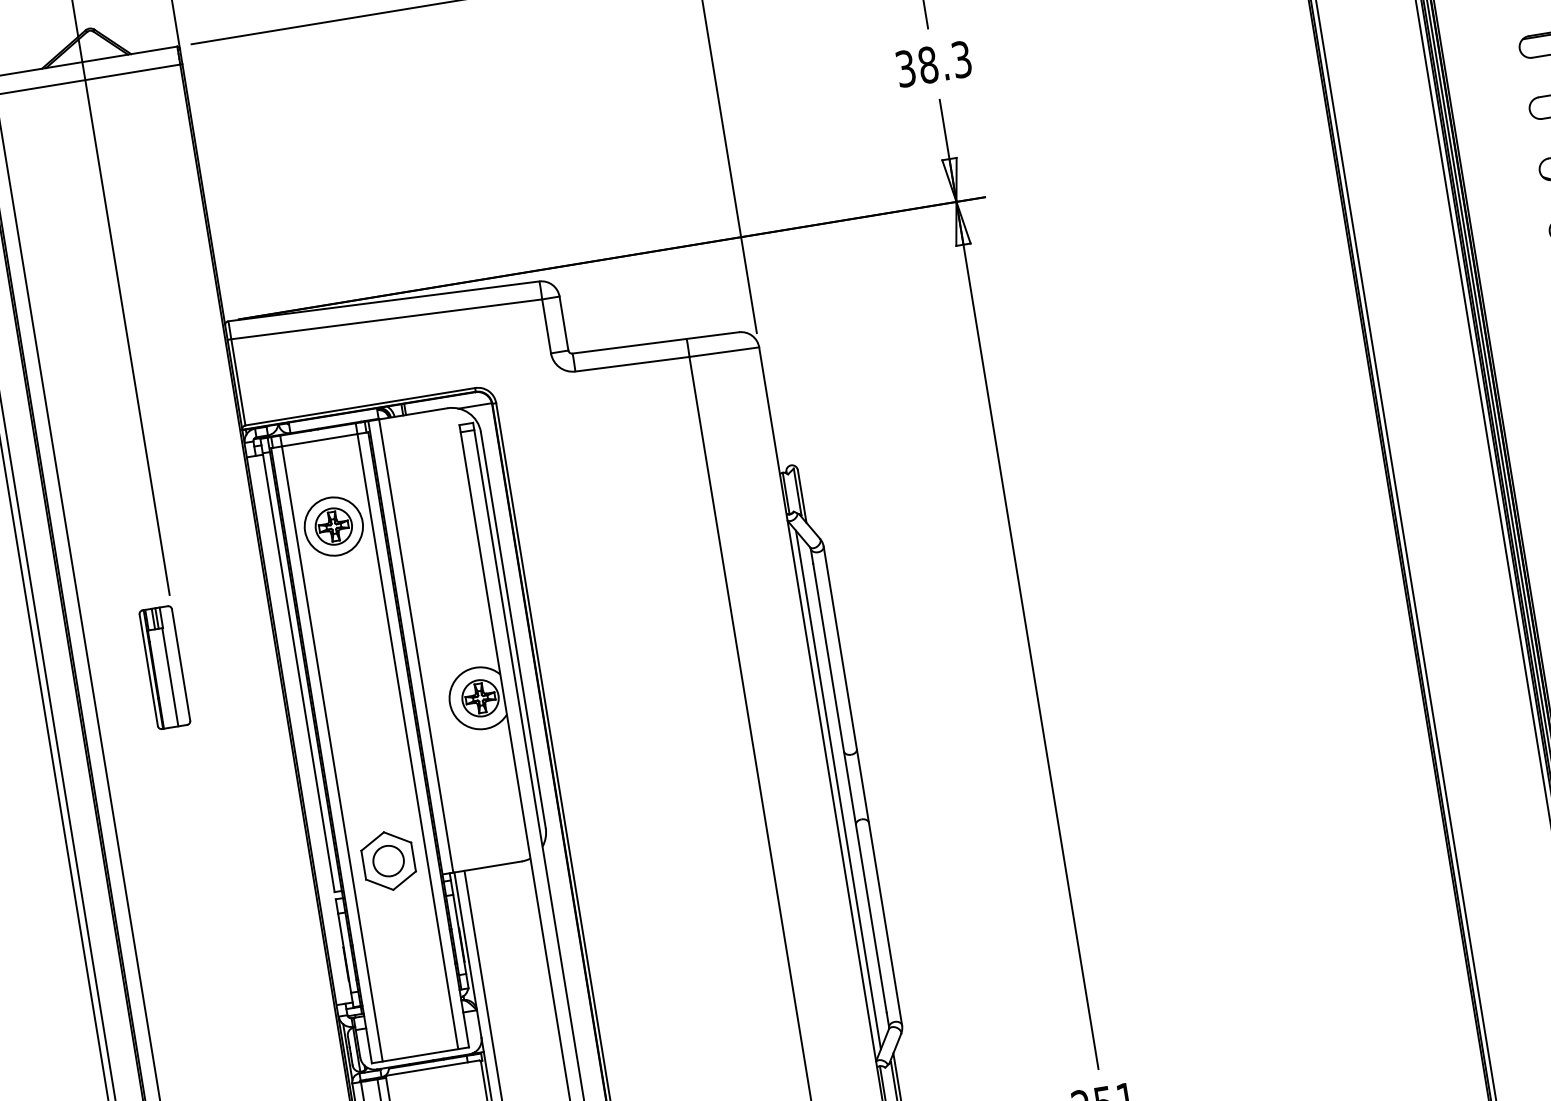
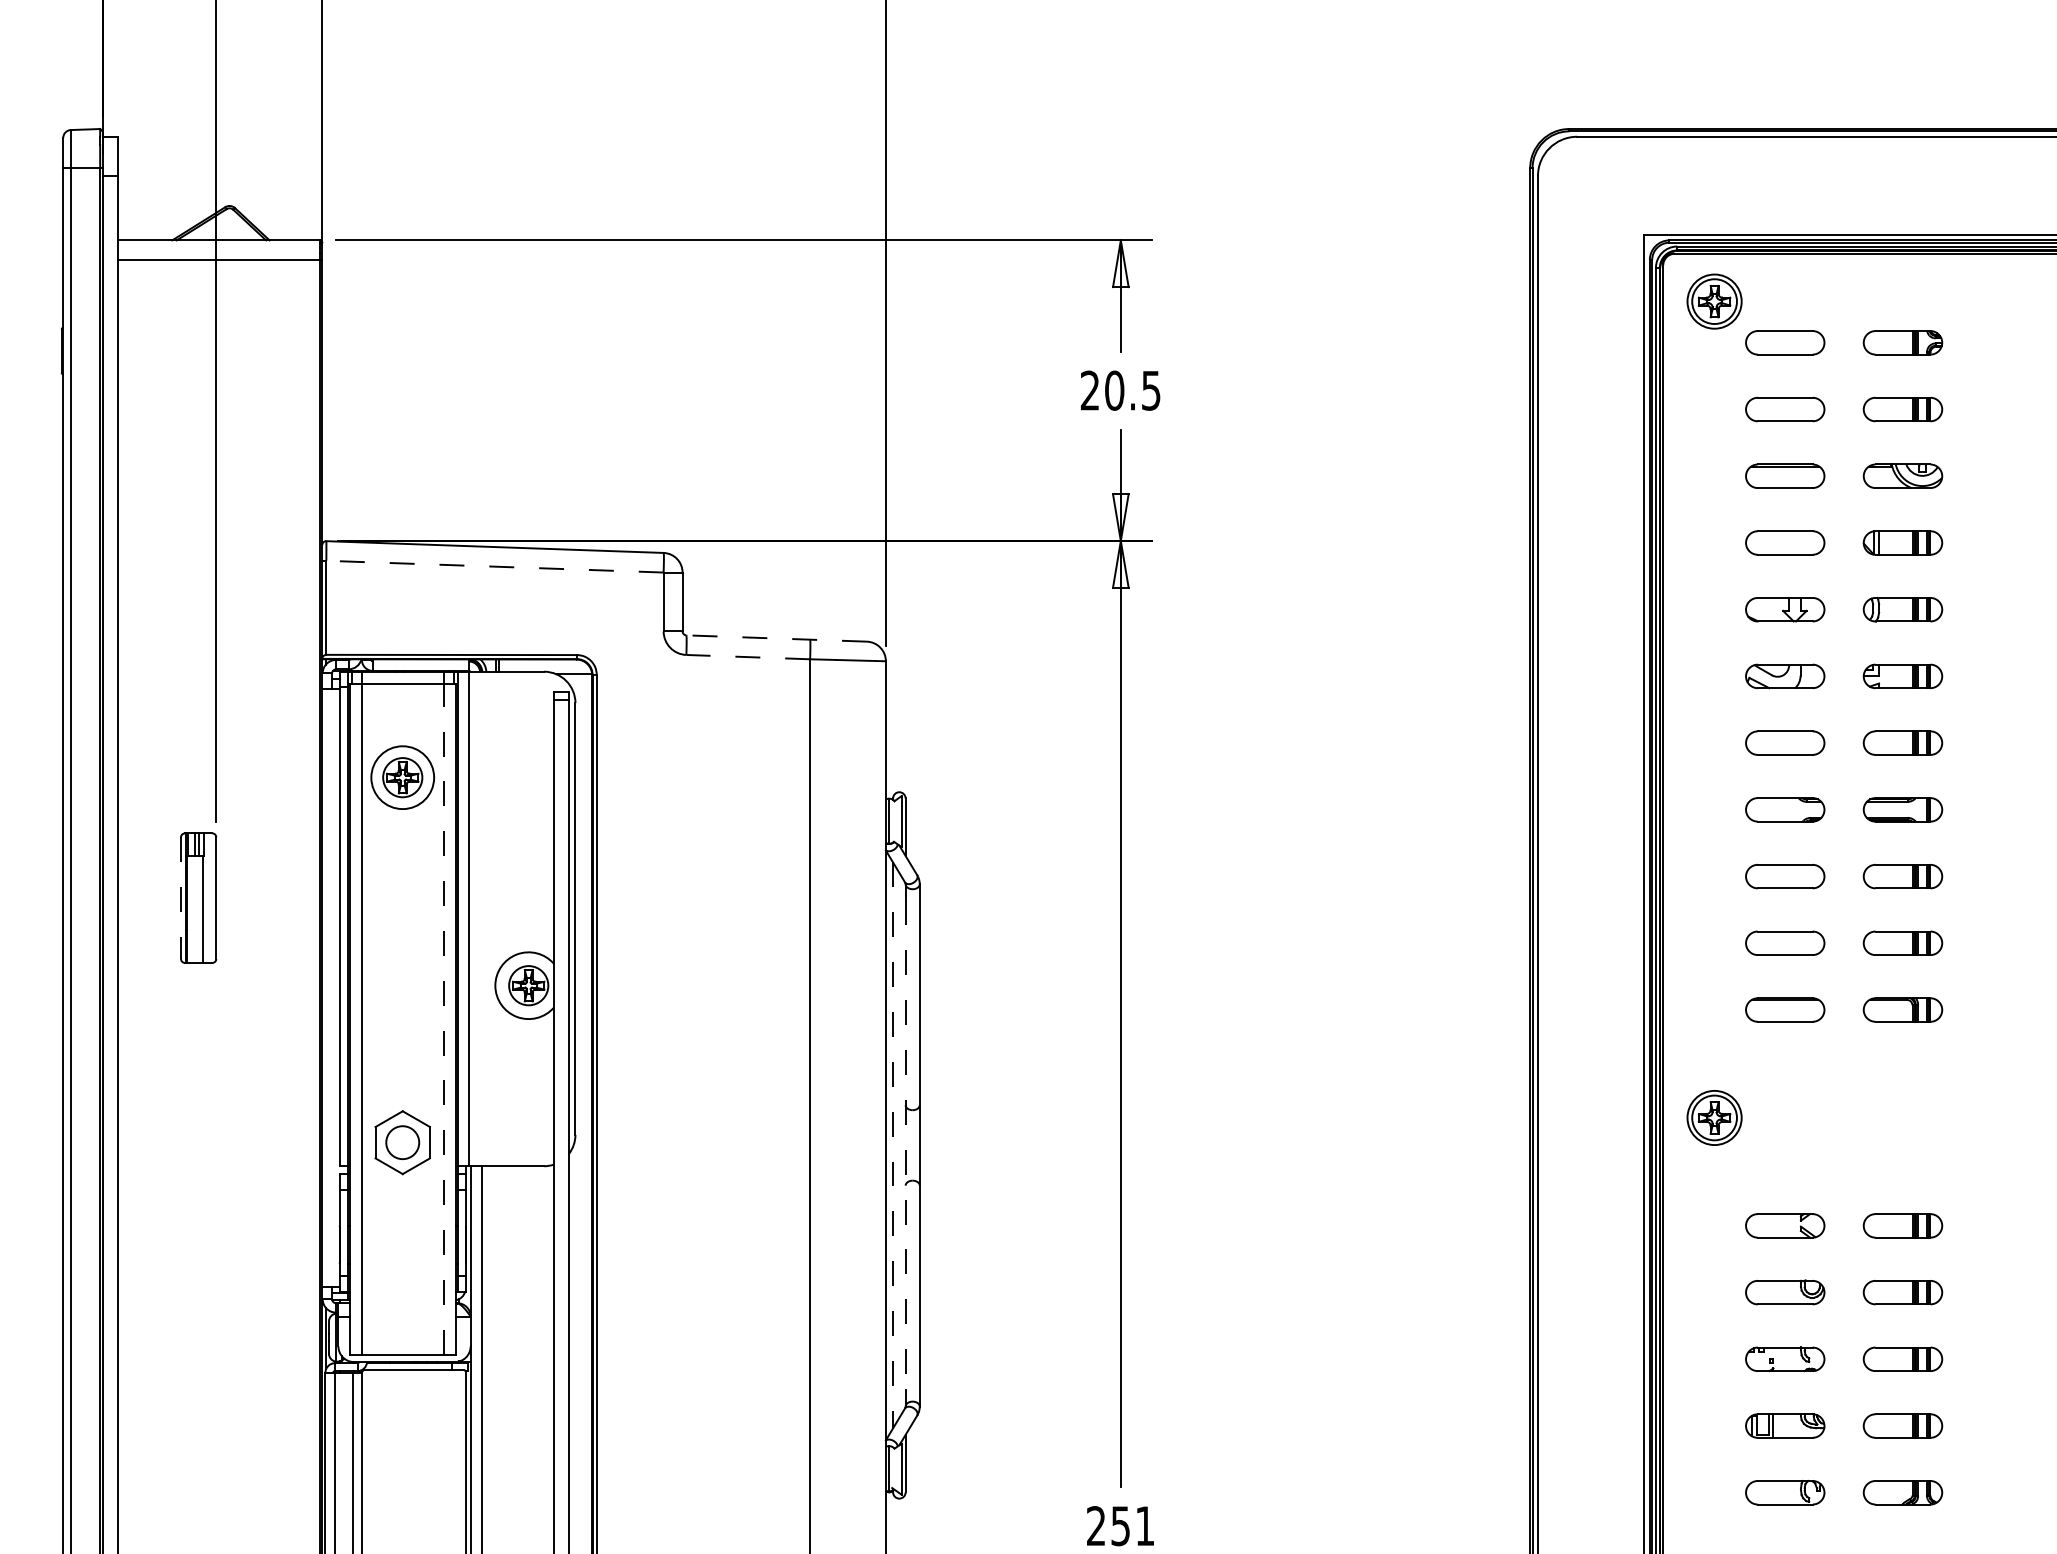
text: (933, 64) -> (1120, 390), 38.3 -> 20.5
line: (387, 319) -> (495, 566), solid -> dashed
line: (655, 342) -> (776, 638), solid -> dashed
line: (632, 364) -> (748, 657), solid -> dashed
line: (149, 670) -> (181, 898), solid -> dashed
line: (407, 742) -> (443, 1019), solid -> dashed
line: (849, 788) -> (905, 1145), solid -> dashed
line: (838, 790) -> (893, 1145), solid -> dashed

